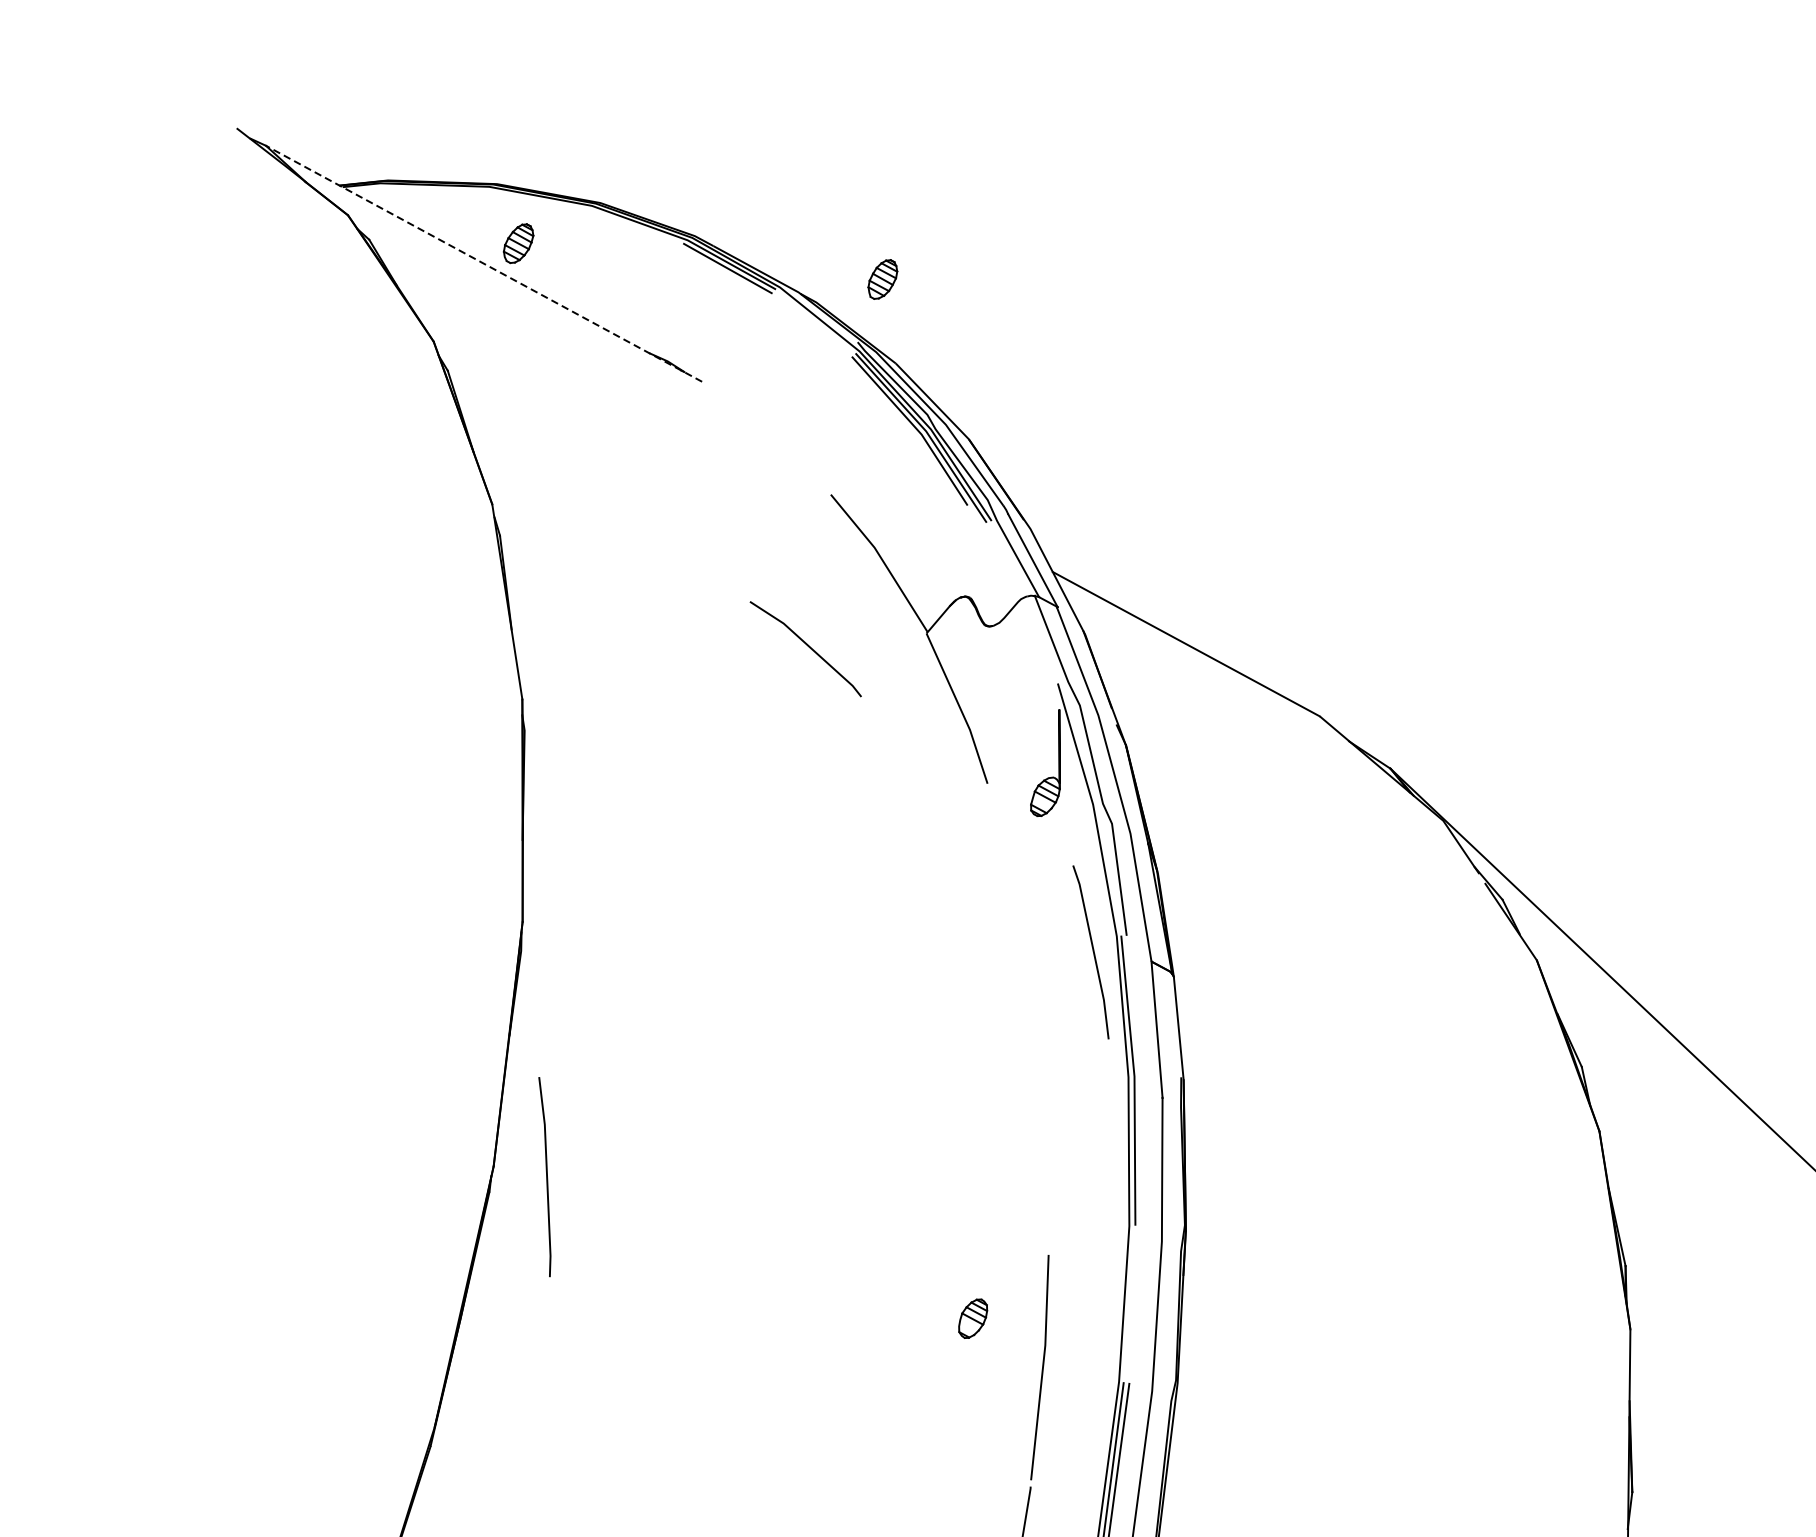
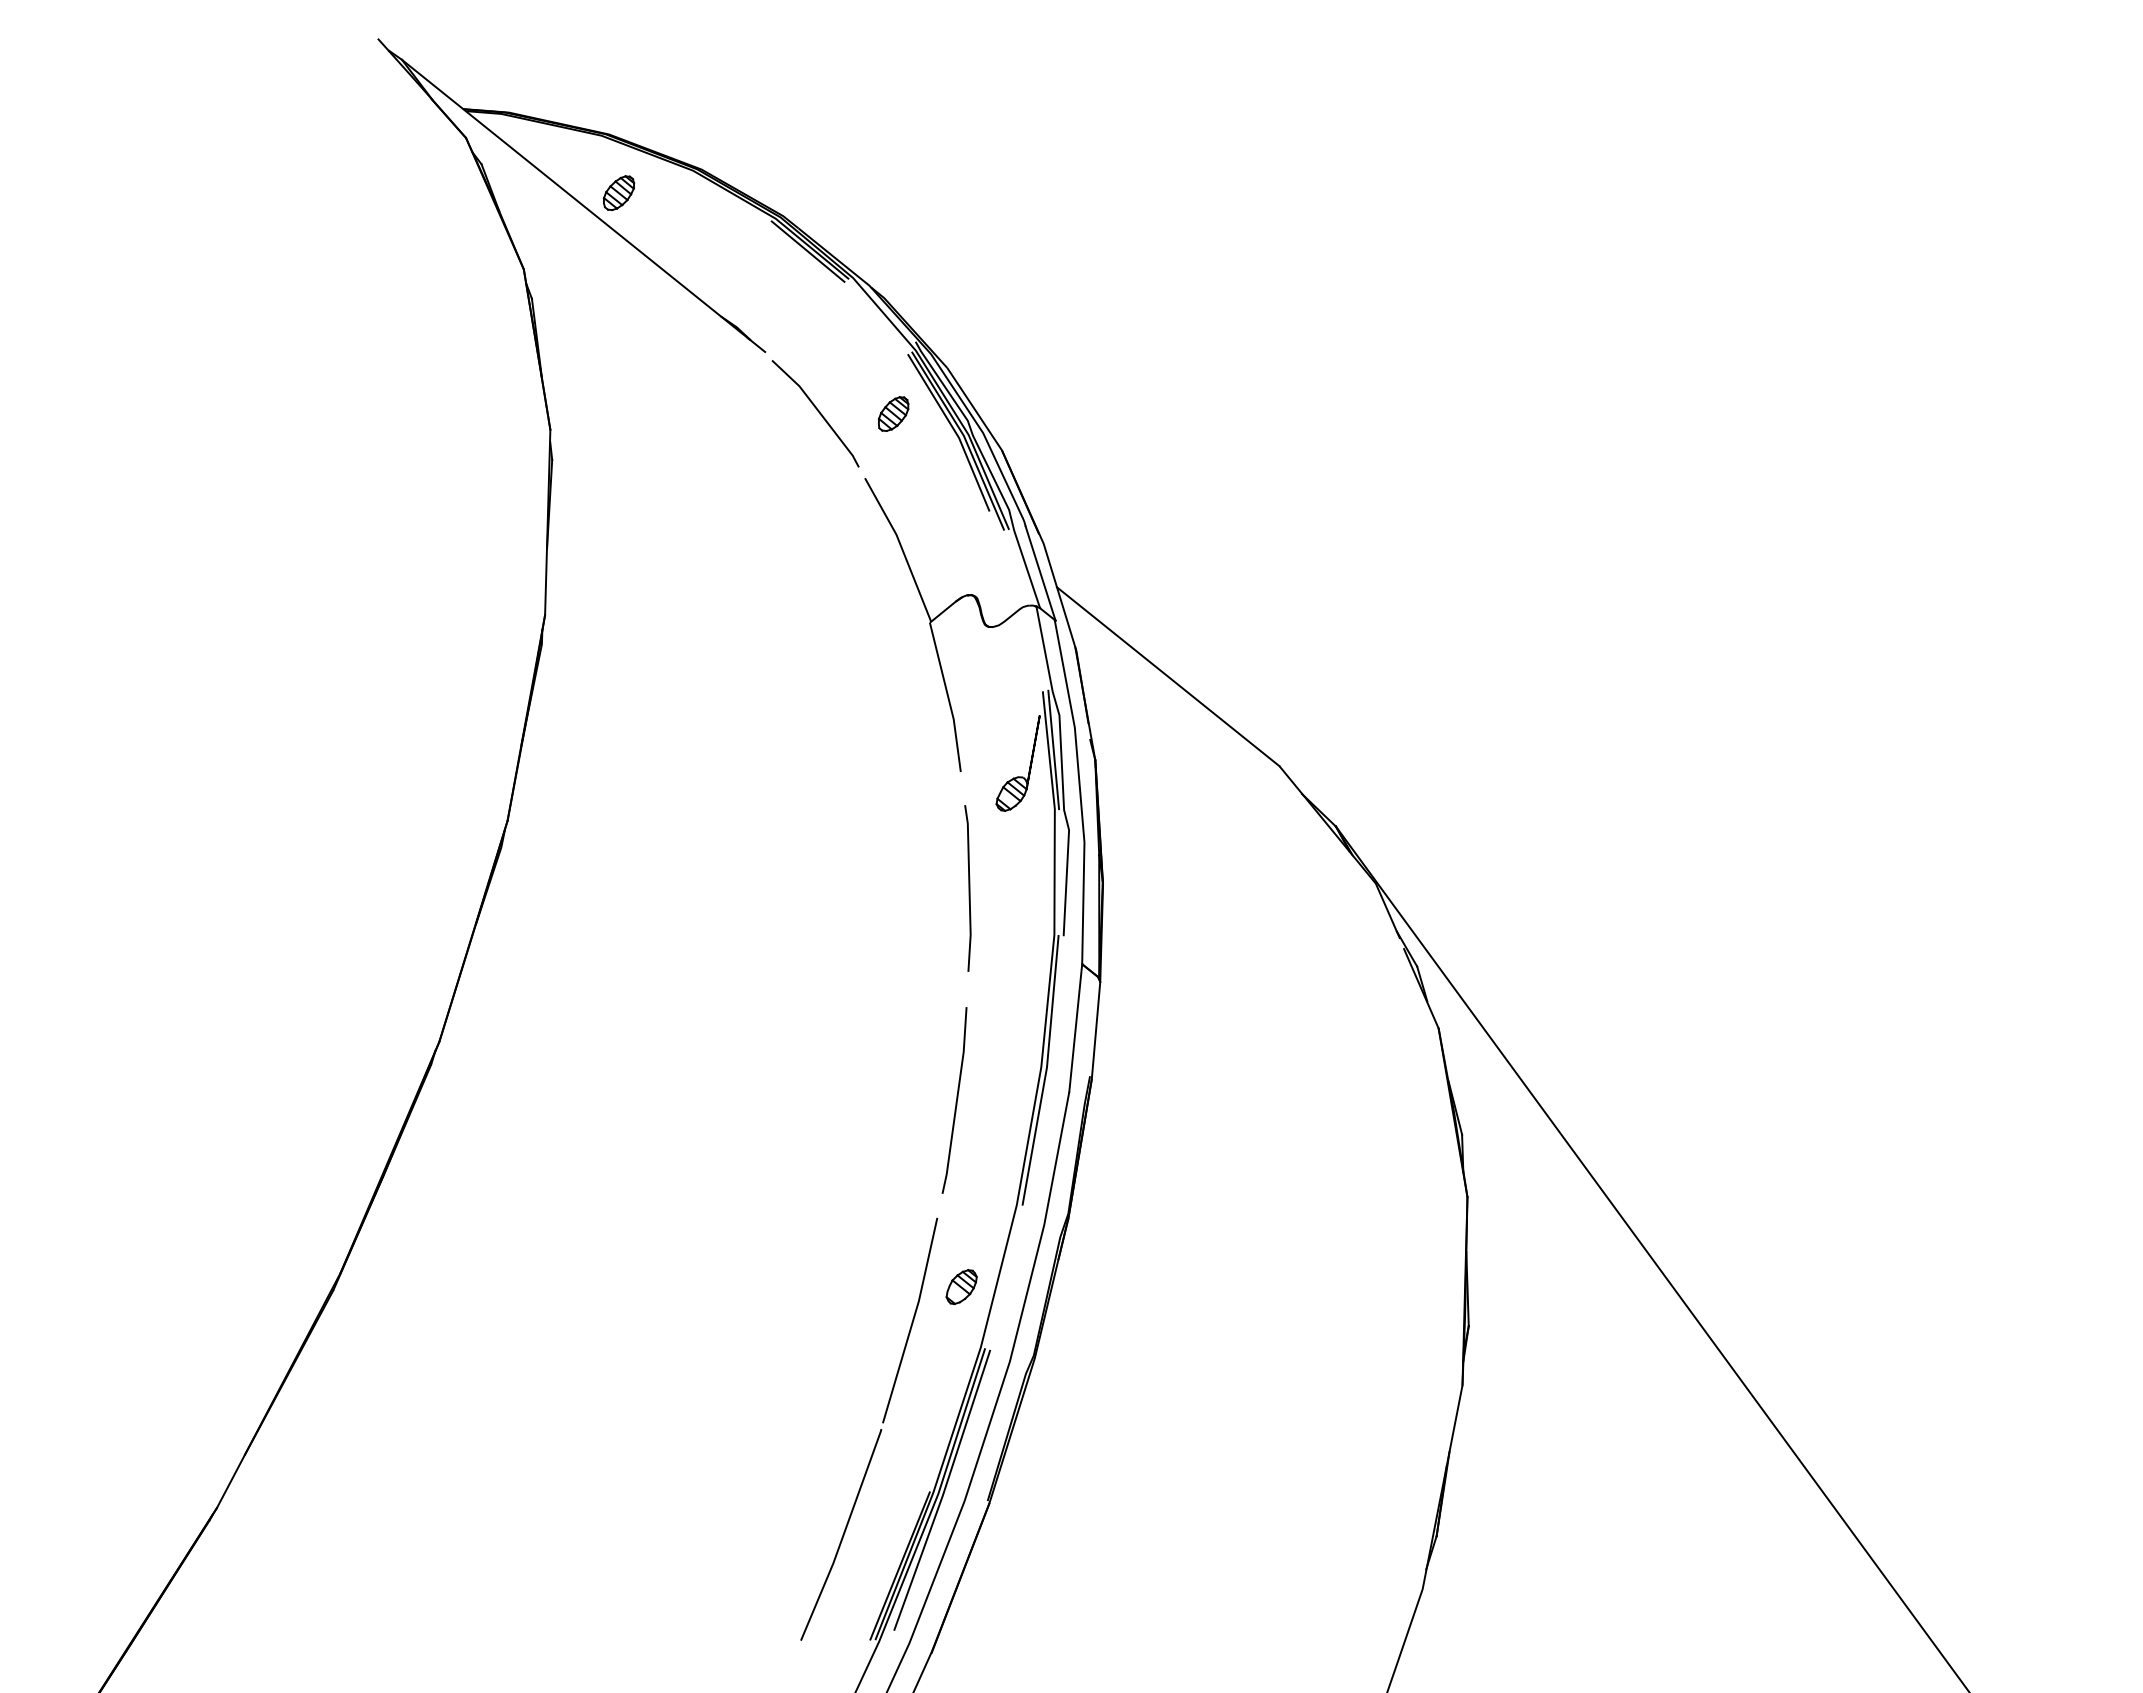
line: (483, 263) -> (583, 205), dashed -> solid
part: (882, 278) -> (893, 413), moved
line: (807, 646) -> (817, 411), moved
line: (1080, 742) -> (1053, 749), added
line: (1092, 952) -> (968, 888), moved
line: (545, 1177) -> (955, 1101), moved
part: (972, 1318) -> (961, 1286), moved

